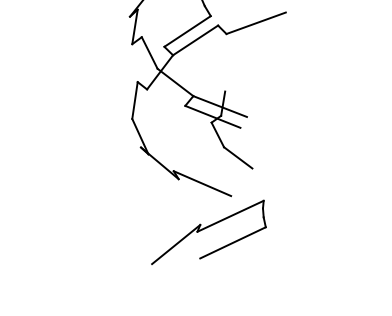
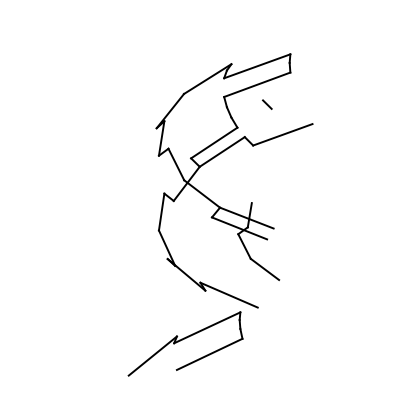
part: (208, 231) -> (185, 343), moved

